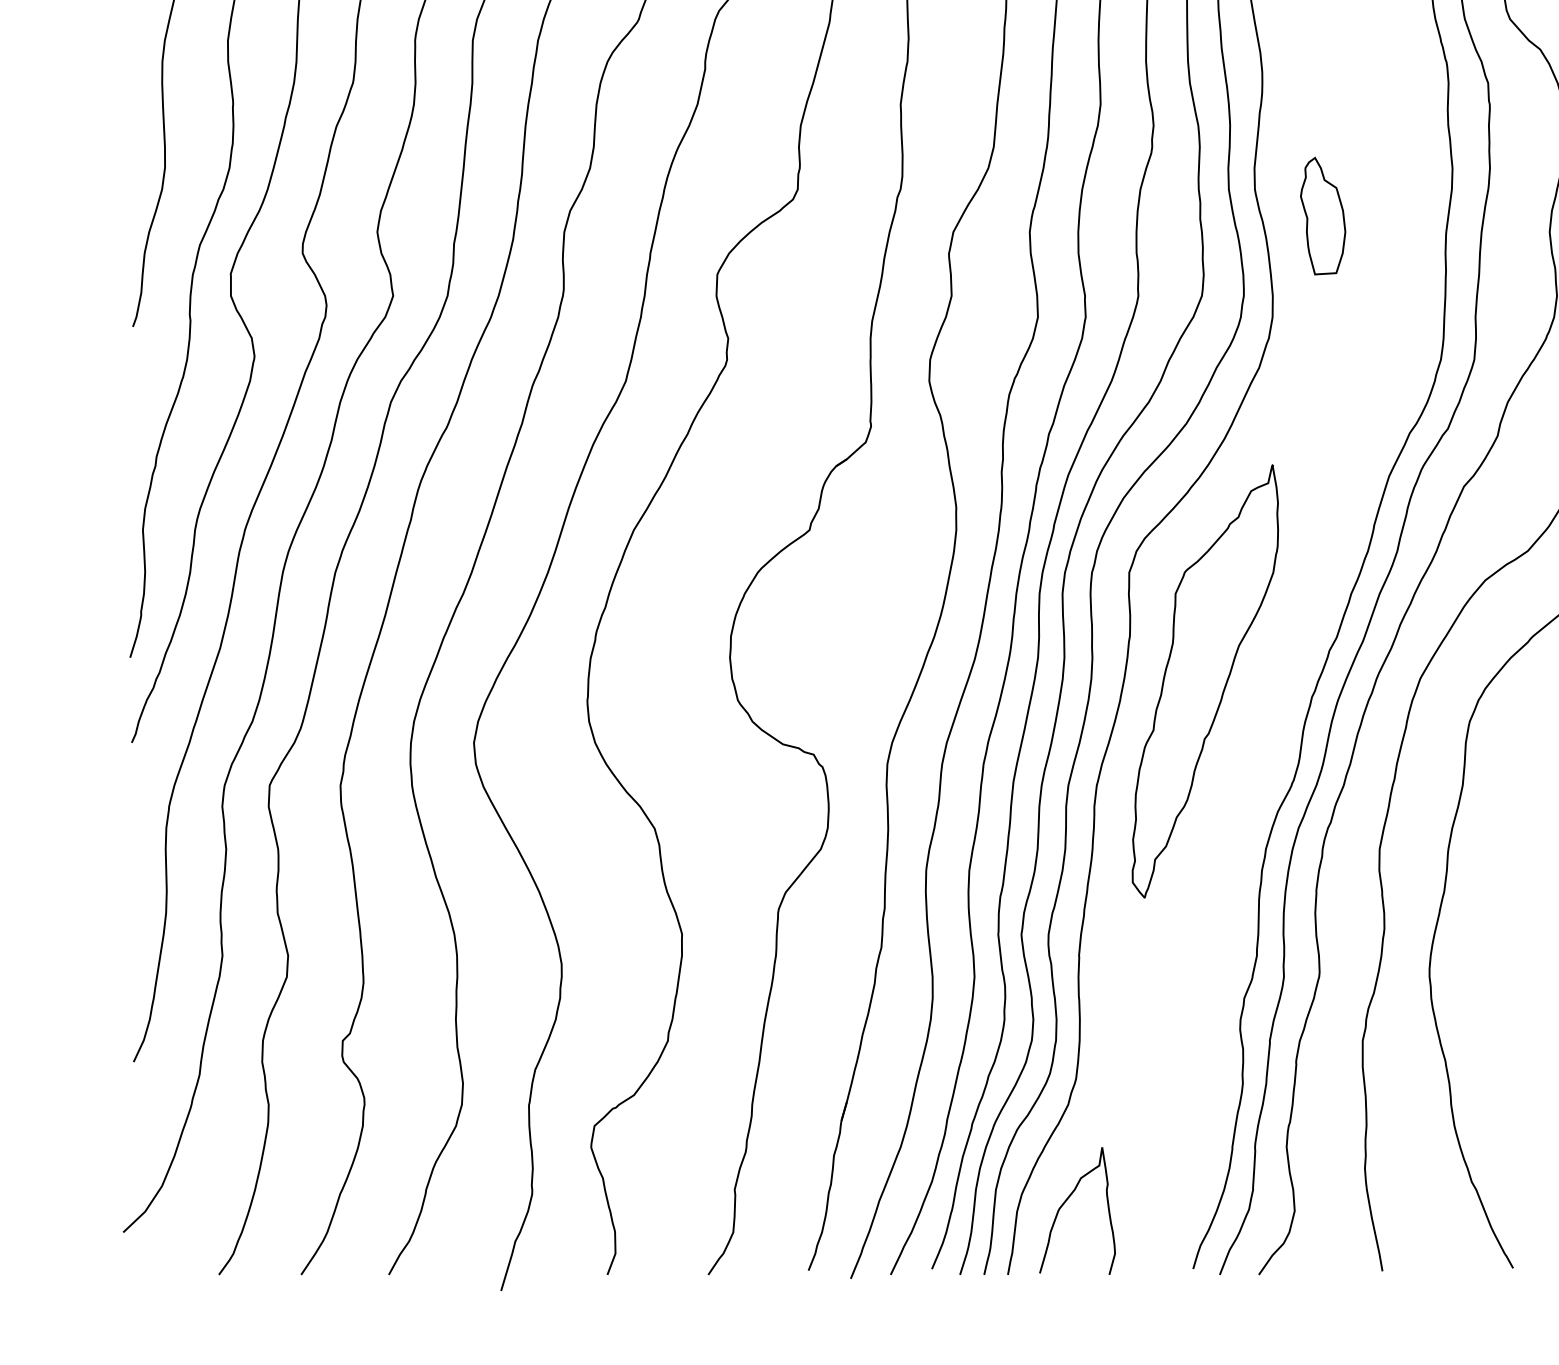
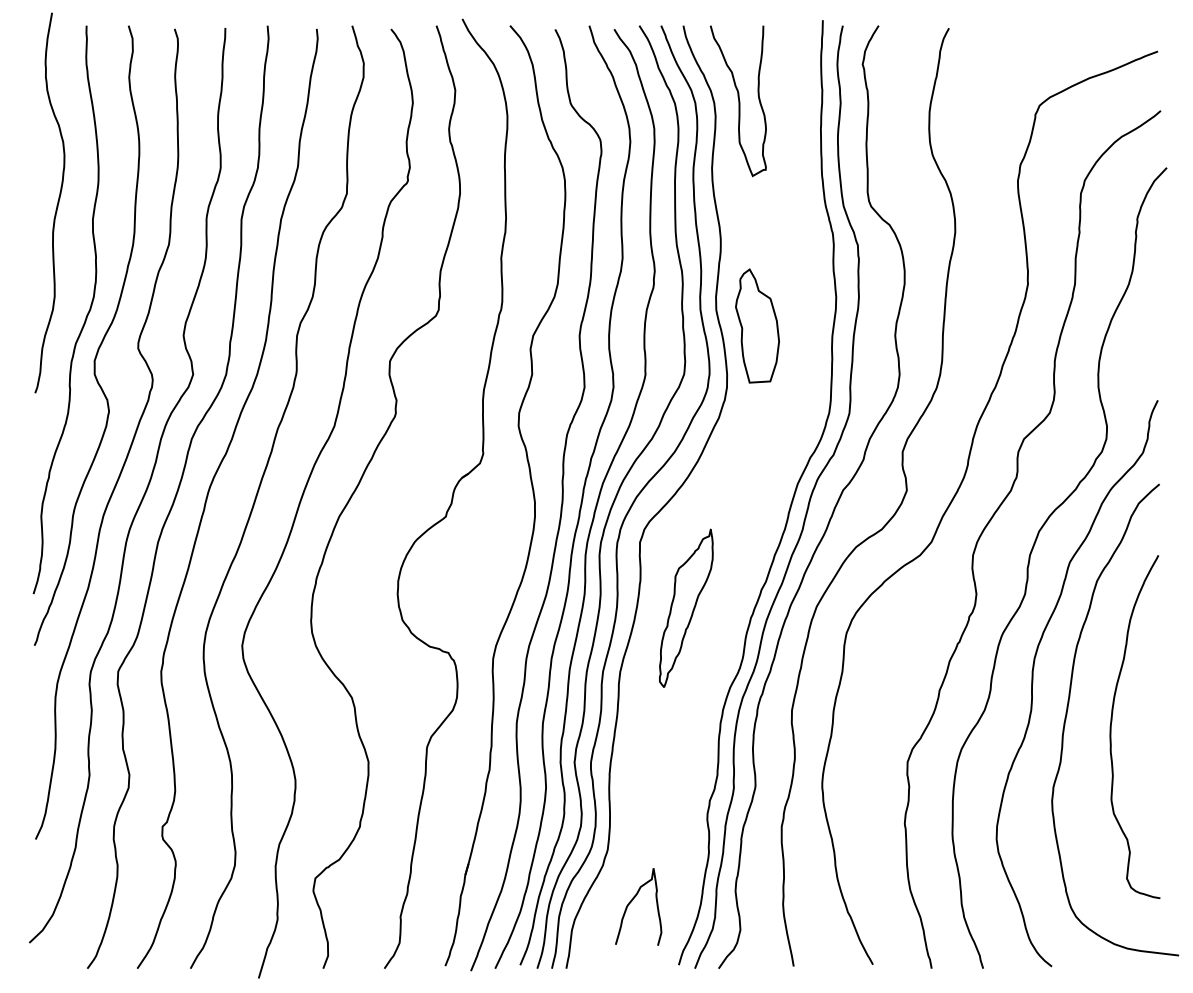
part: (1322, 215) -> (757, 325), size x1.6
part: (1205, 681) -> (686, 608), size x0.6
curve: (1067, 1202) -> (632, 901), moved

